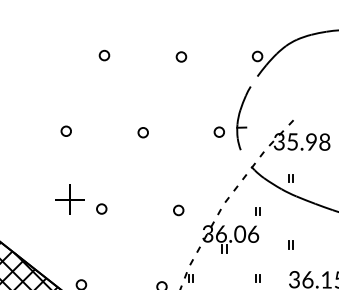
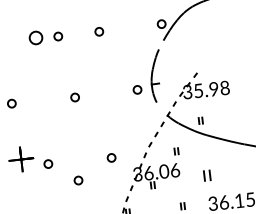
part: (104, 55) -> (36, 37), size x1.6
part: (131, 56) -> (58, 36), added
part: (135, 232) -> (78, 180), added
part: (290, 244) -> (206, 175), size x1.6

